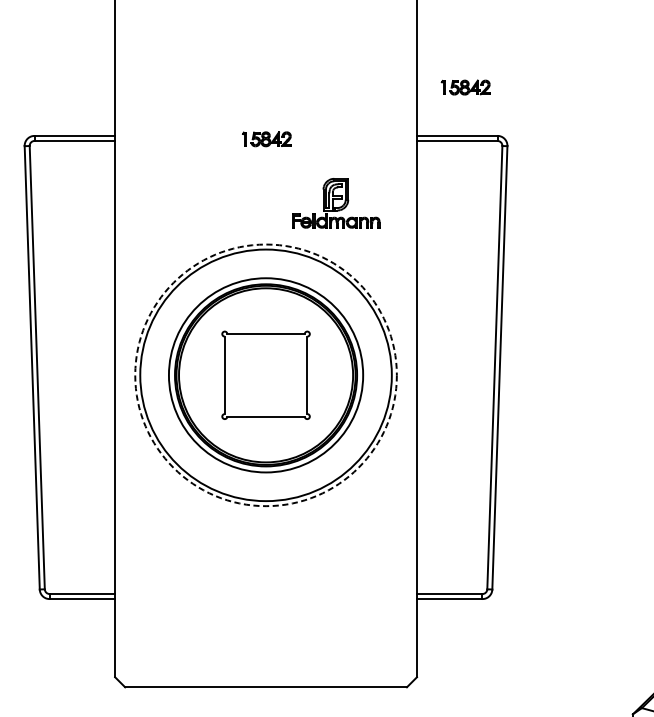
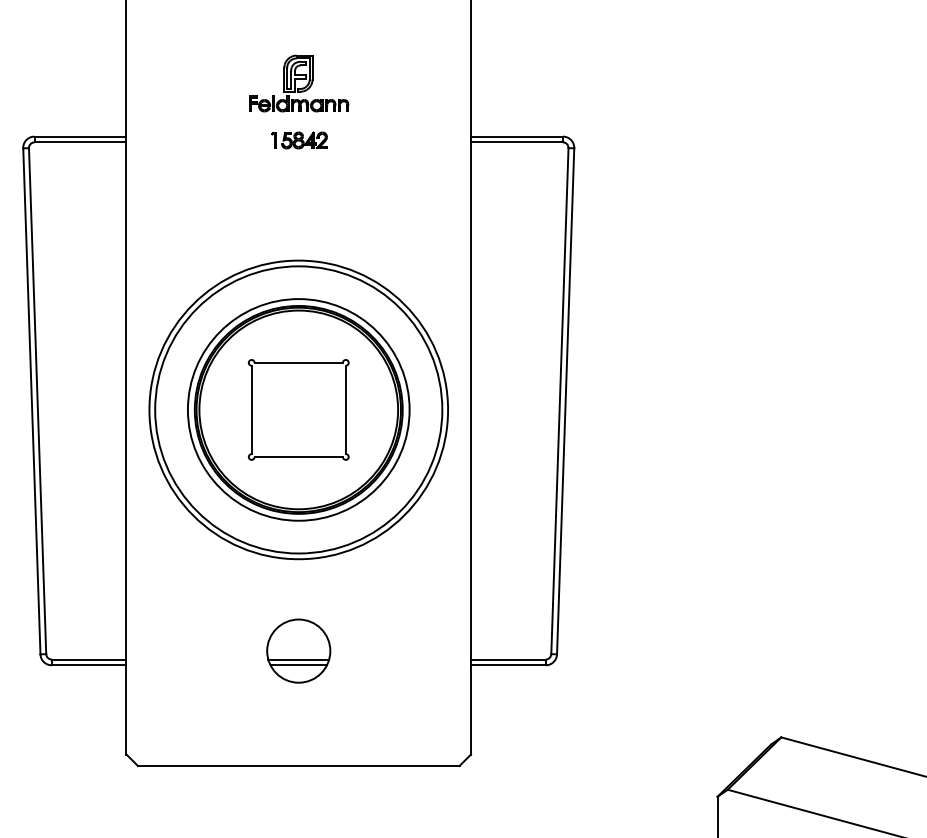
part: (465, 87) -> (526, 81), removed
part: (336, 203) -> (299, 83), moved
circle: (265, 374) -> (298, 409), dashed -> solid
part: (265, 586) -> (298, 650), added

